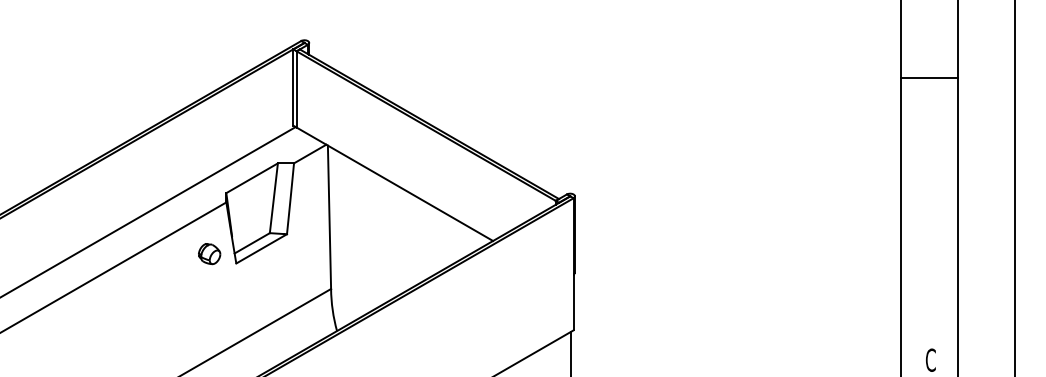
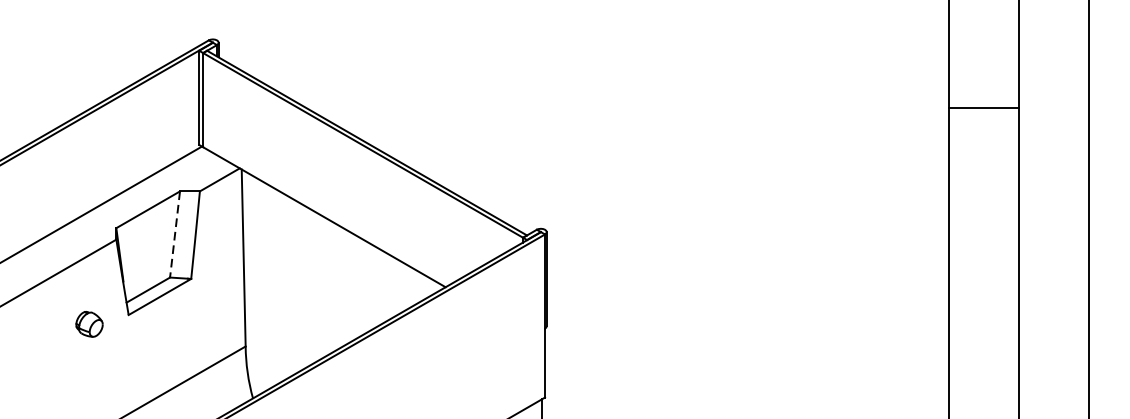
line: (928, 78) -> (983, 108), moved
line: (273, 198) -> (174, 234), solid -> dashed
part: (209, 254) -> (89, 324), moved

